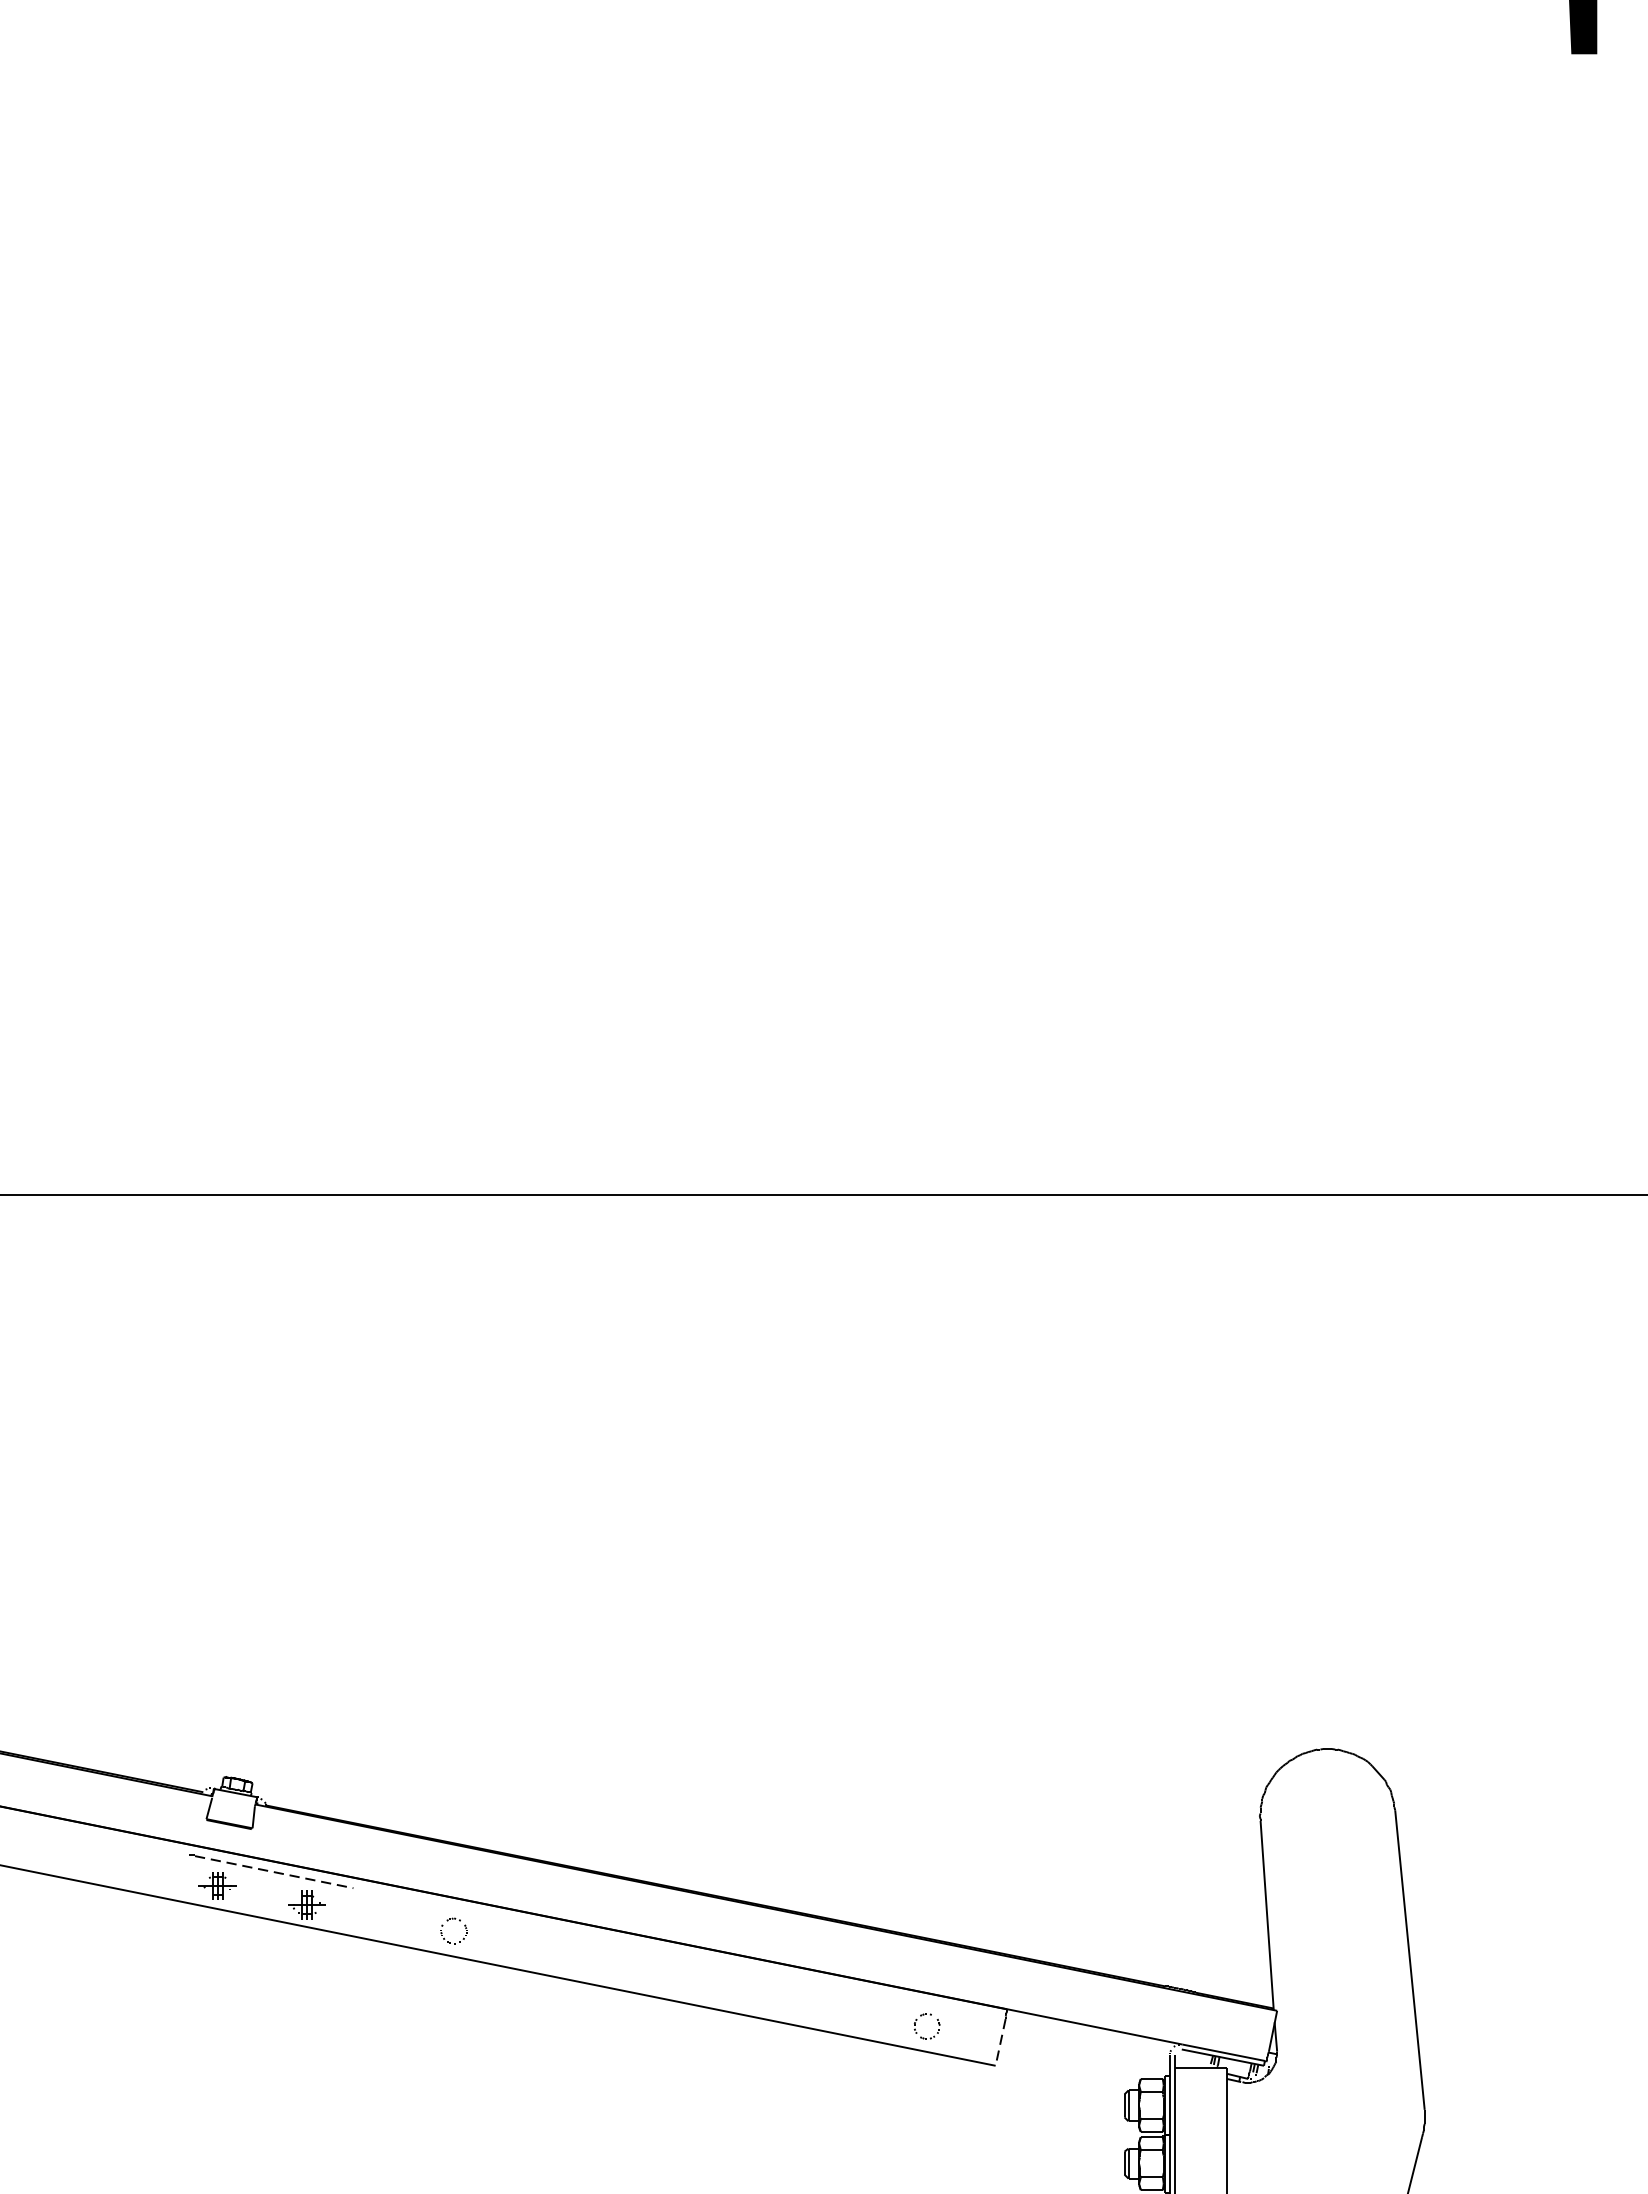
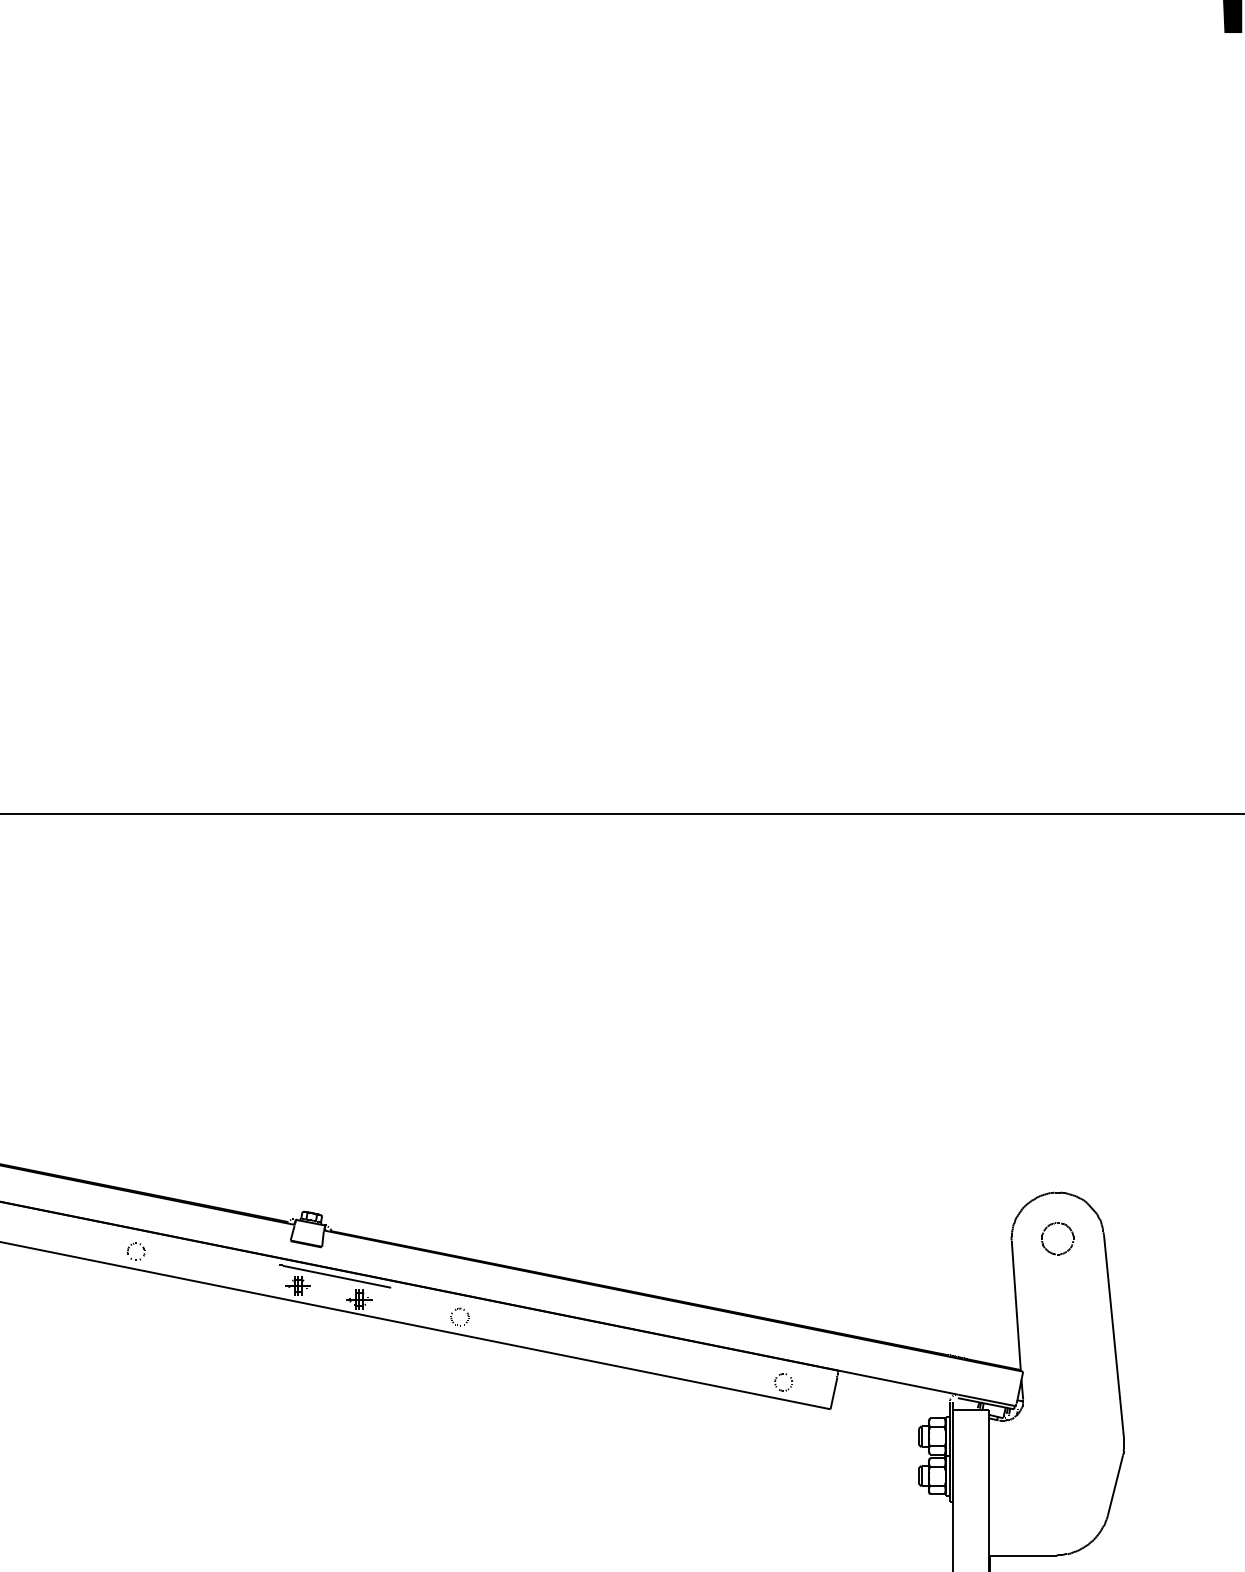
part: (1312, 1801) -> (1047, 1228), added
line: (274, 1871) -> (337, 1276), dashed -> solid
line: (999, 2042) -> (833, 1393), dashed -> solid

